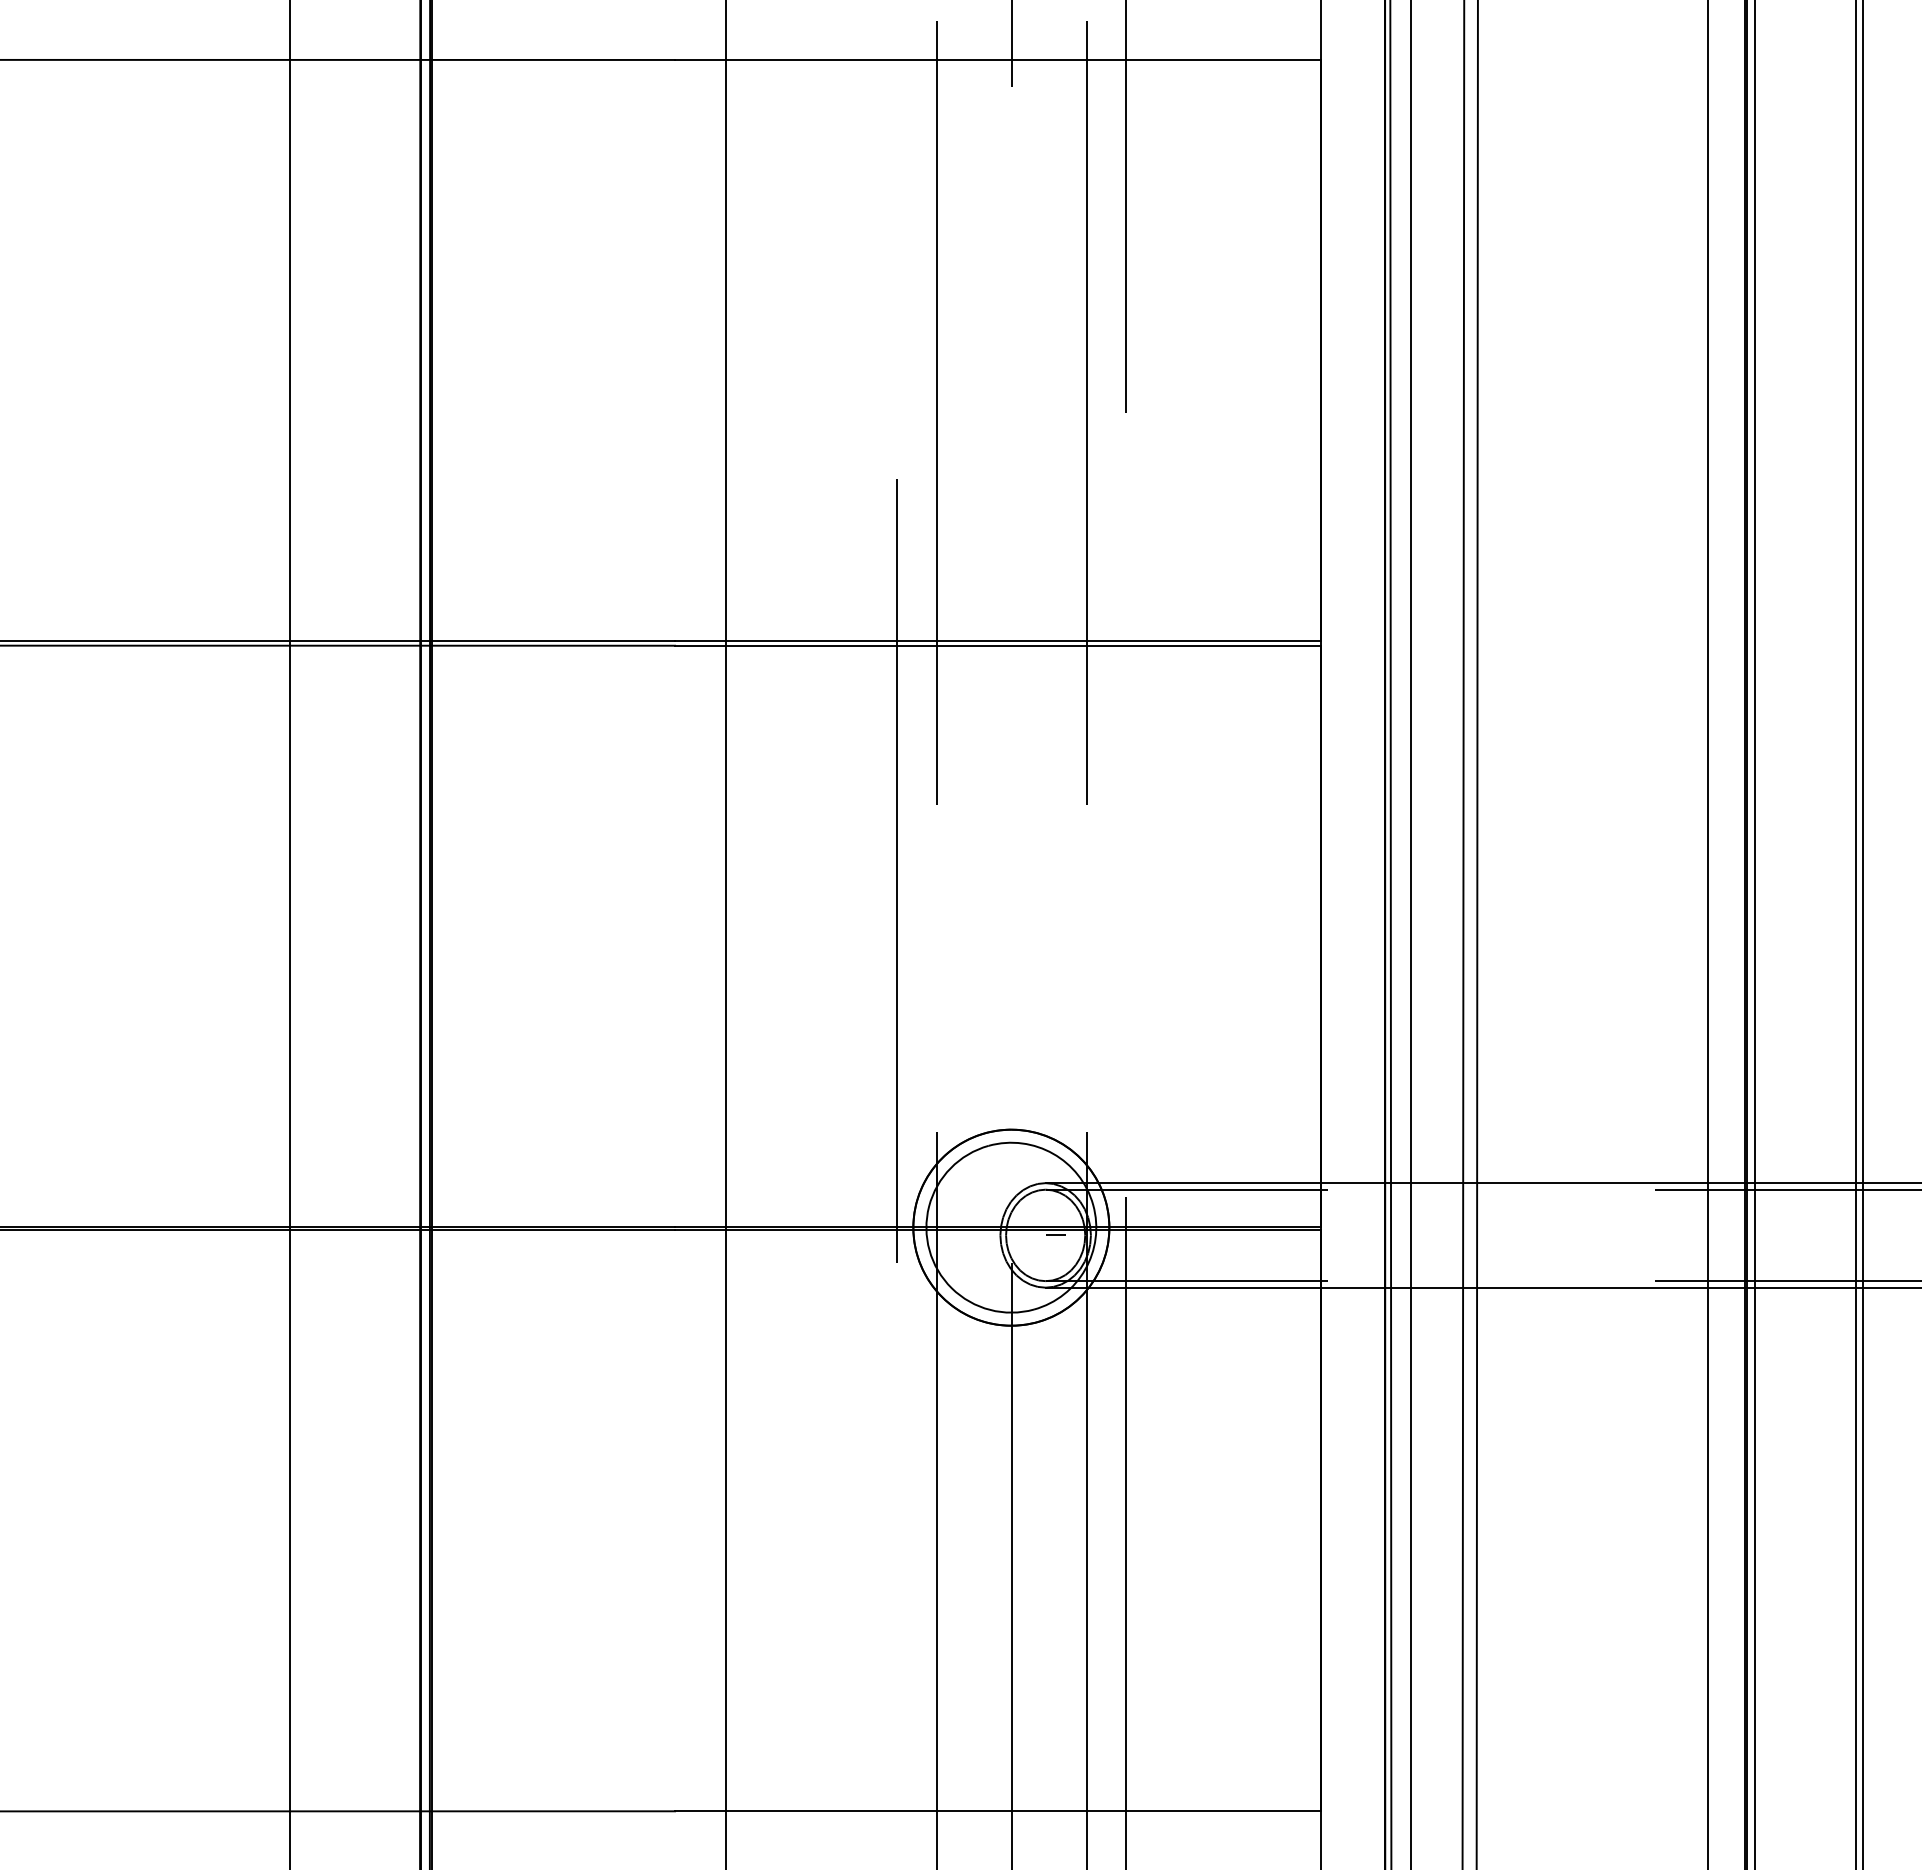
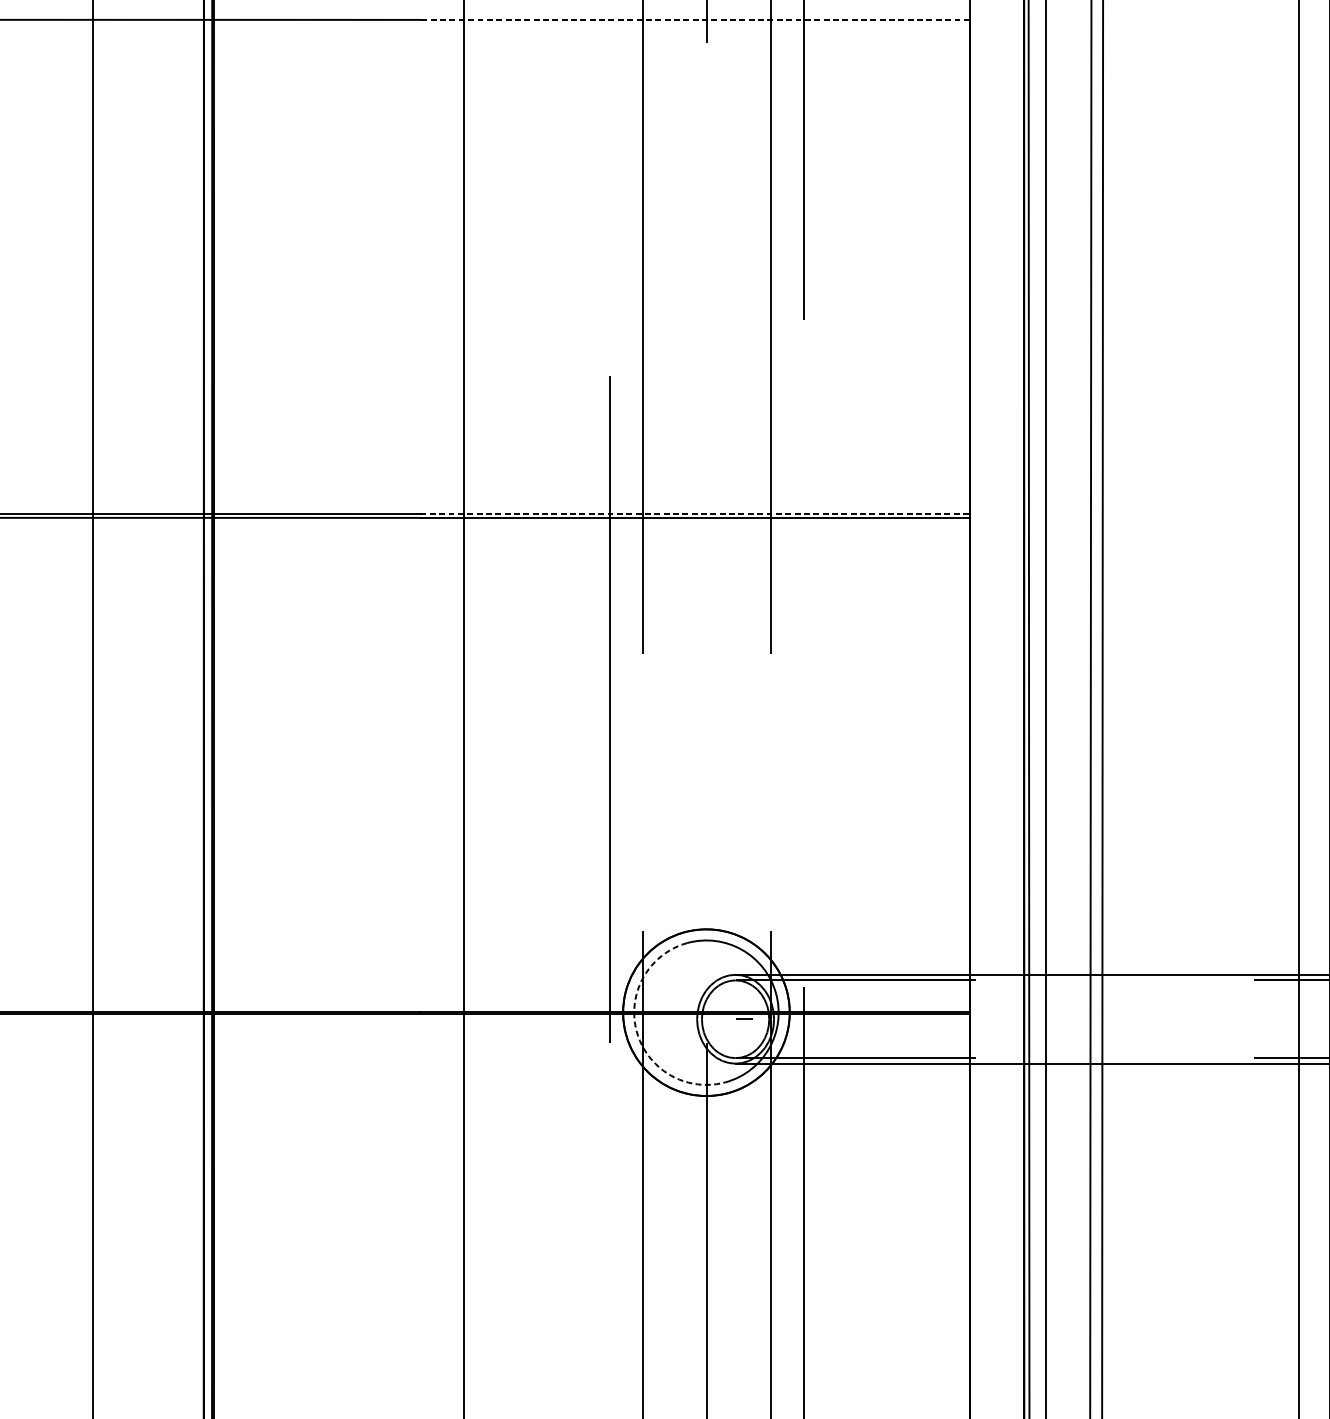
line: (997, 59) -> (694, 19), solid -> dashed
line: (998, 641) -> (695, 514), solid -> dashed
arc: (929, 1250) -> (636, 1032), solid -> dashed

